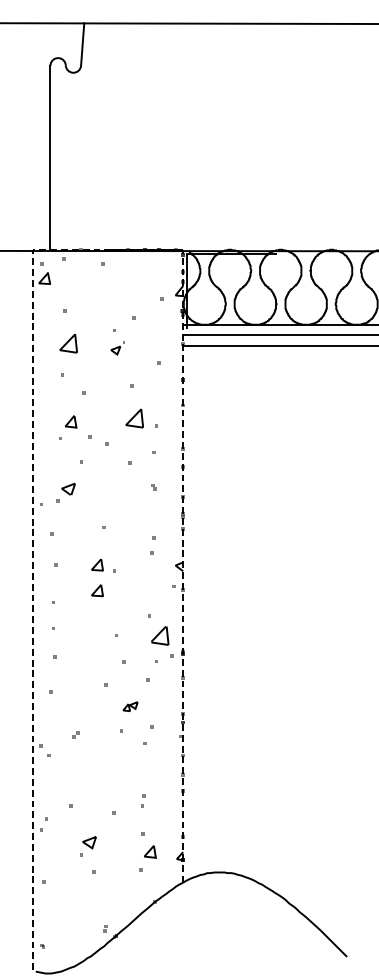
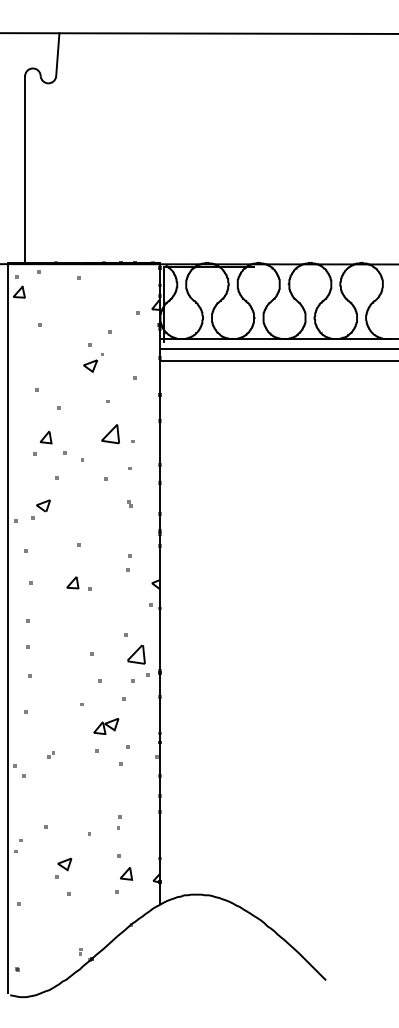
line: (64, 249) -> (39, 262), dashed -> solid
part: (68, 343) -> (43, 358), removed
part: (117, 347) -> (93, 362), size x1.43
part: (97, 590) -> (72, 608), removed
part: (130, 706) -> (106, 726), size x1.67

